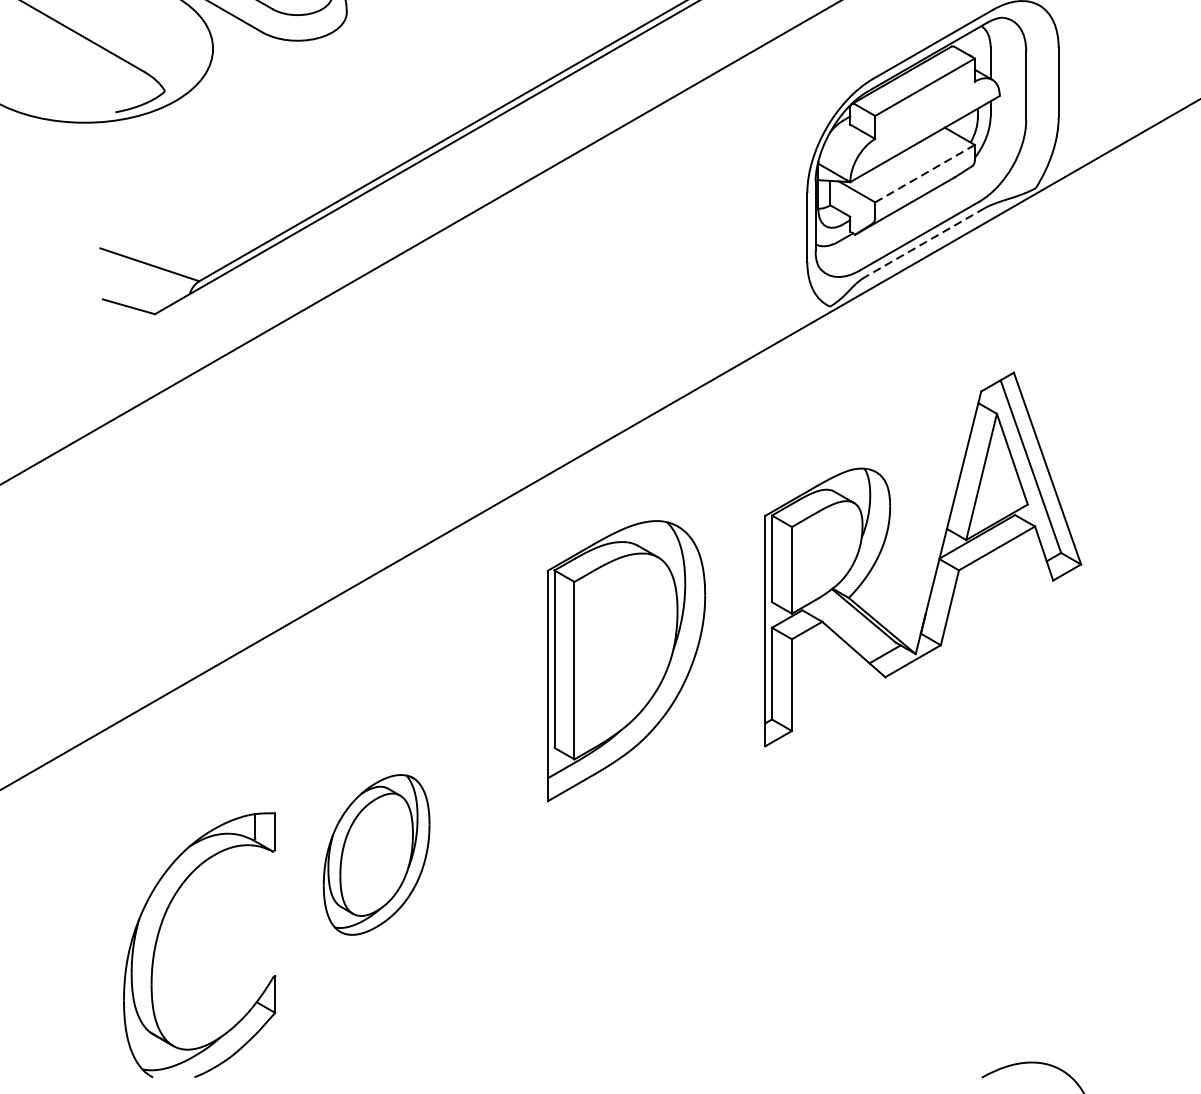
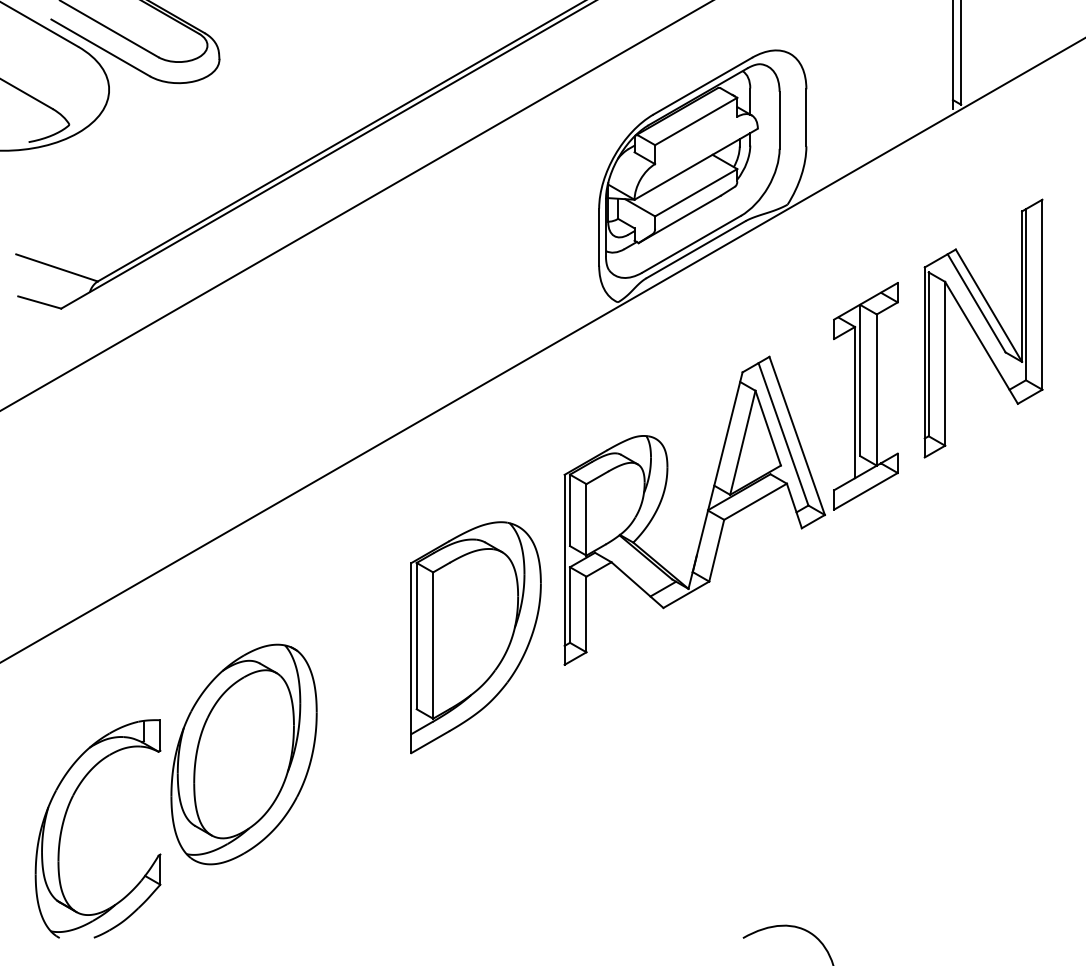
line: (924, 174) -> (695, 193), dashed -> solid
line: (925, 242) -> (696, 249), dashed -> solid
part: (1130, 420) -> (865, 396), added
part: (625, 660) -> (475, 637), moved
part: (375, 854) -> (243, 754), size x1.67

